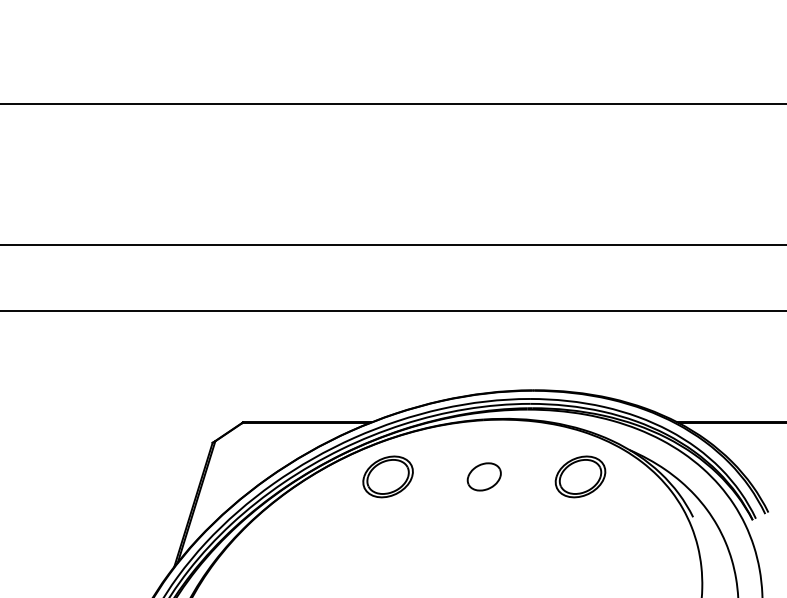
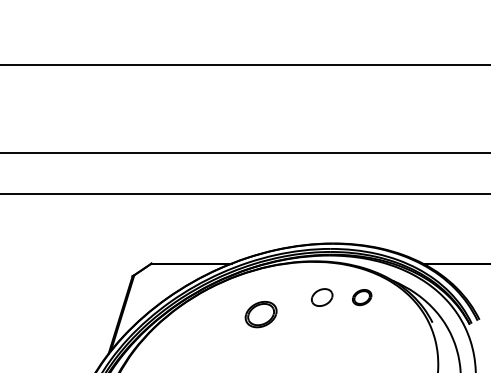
part: (387, 476) -> (260, 314), moved
part: (484, 476) -> (322, 297), moved
part: (579, 476) -> (361, 297), size x0.6

